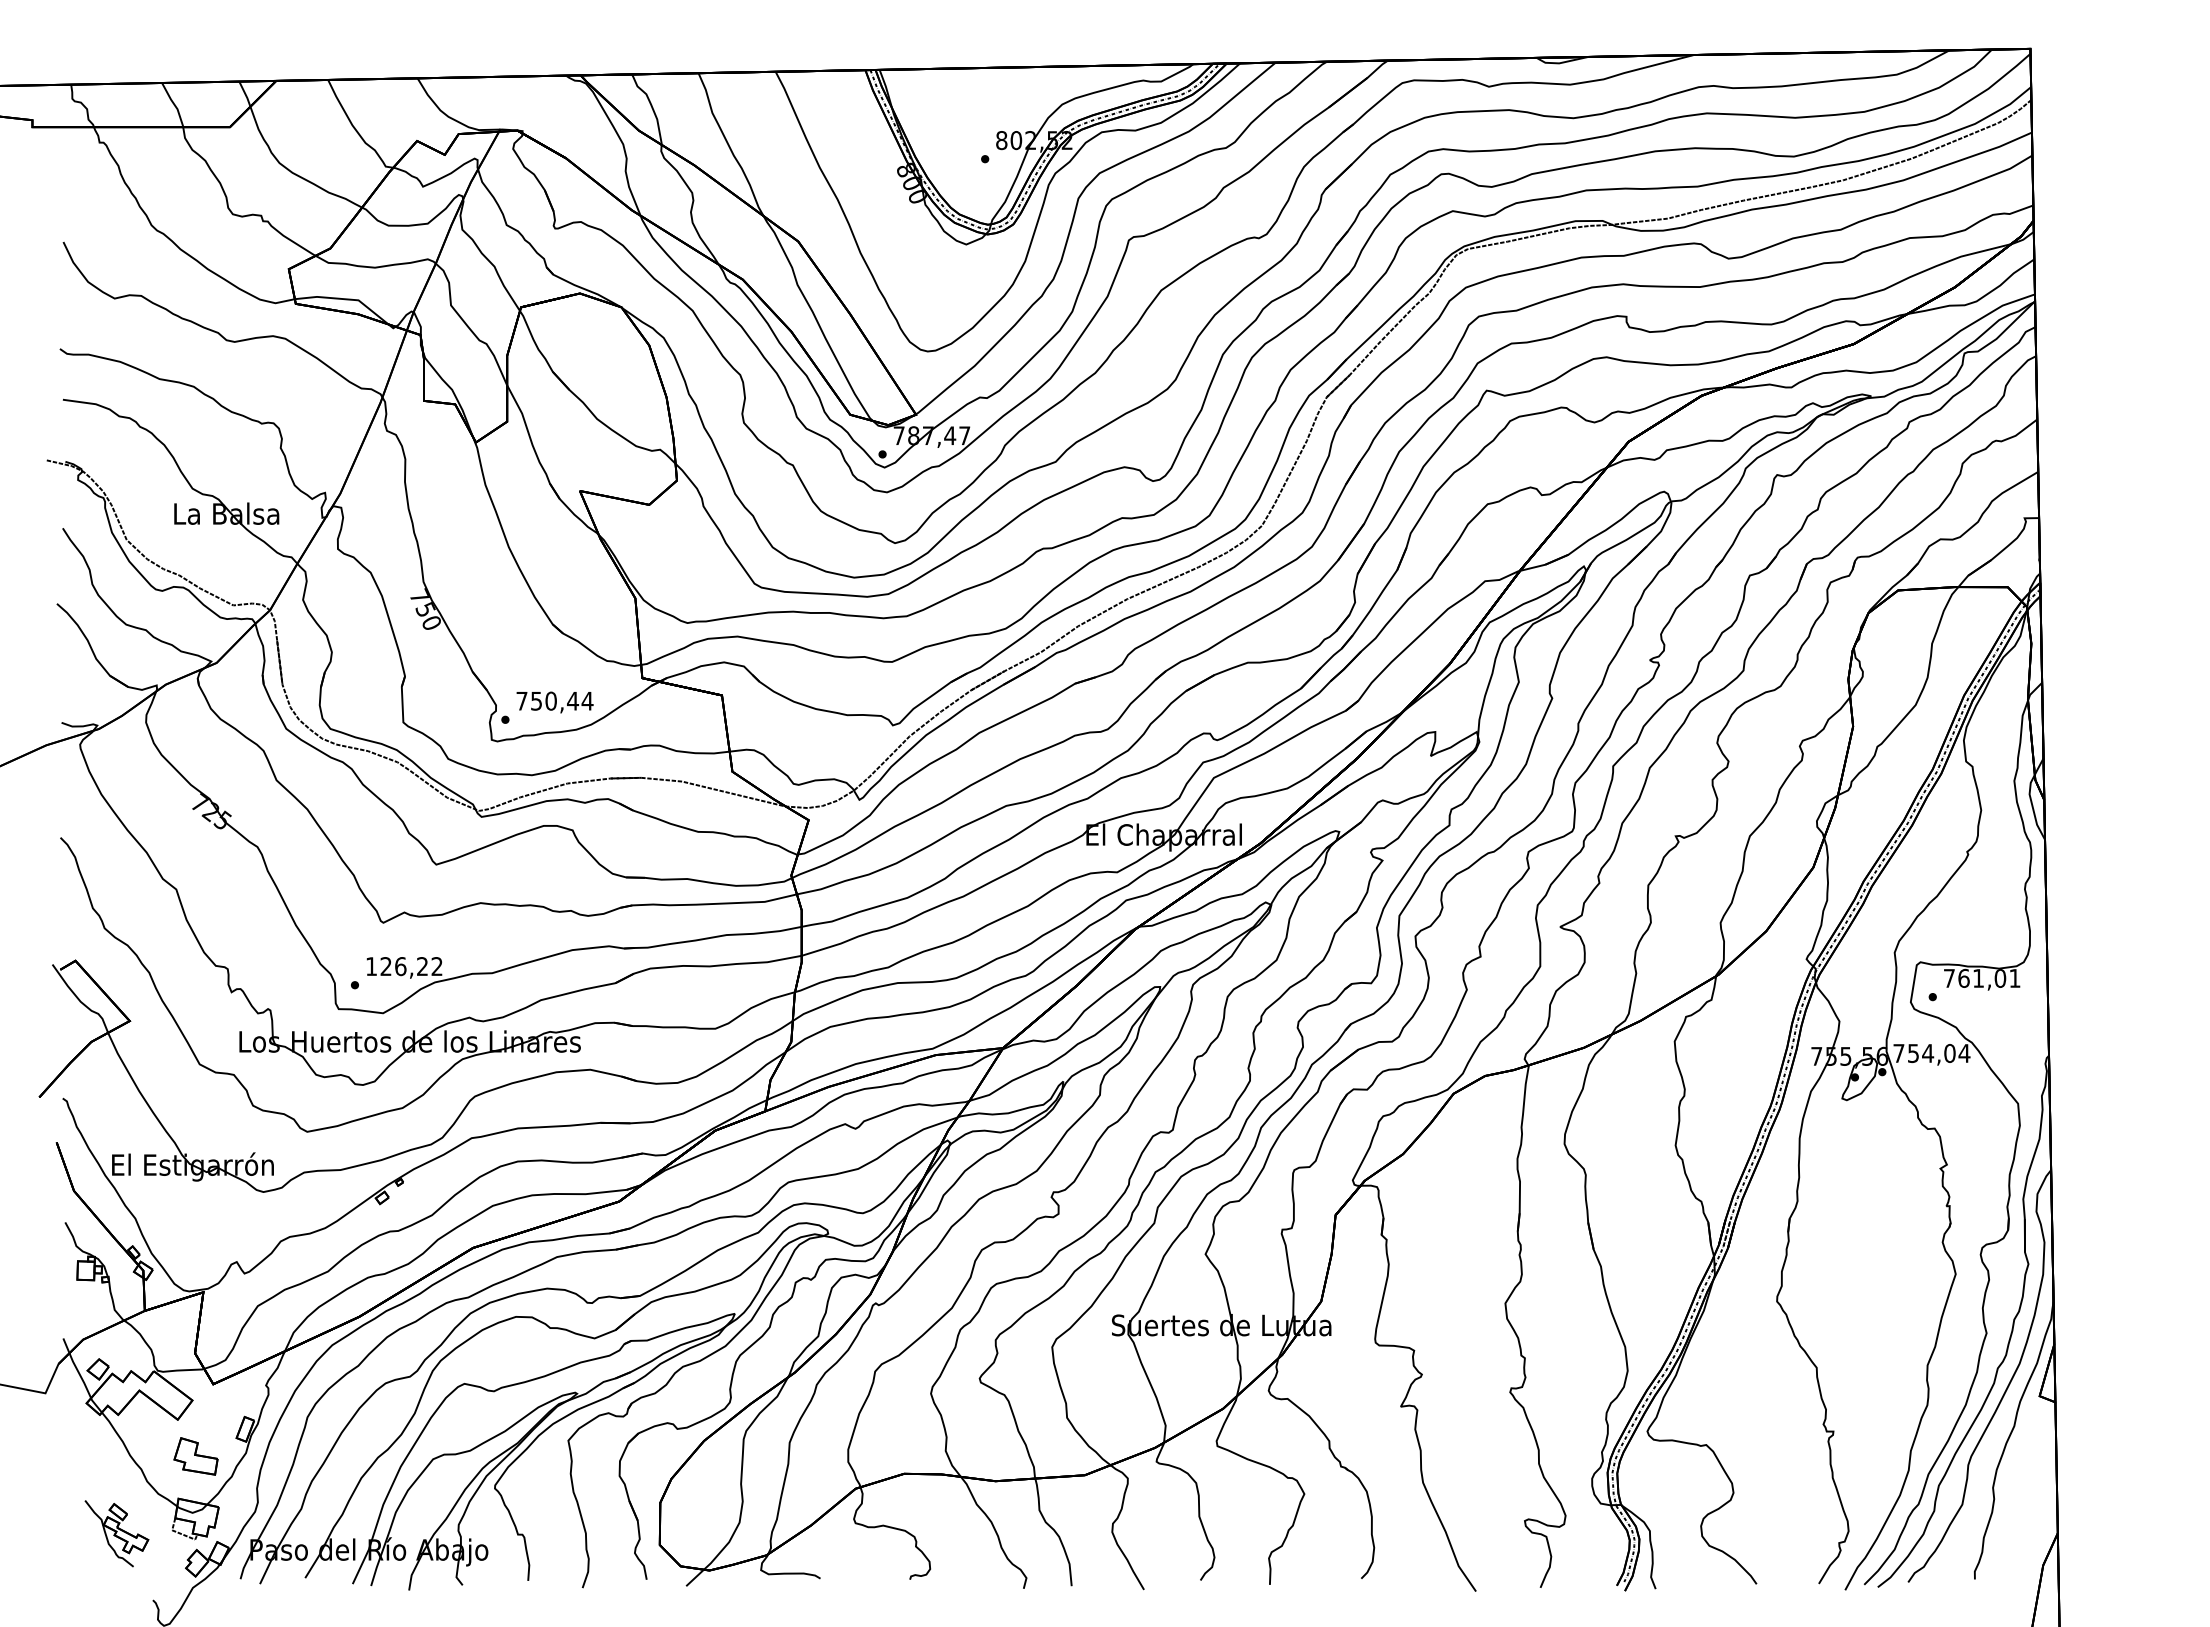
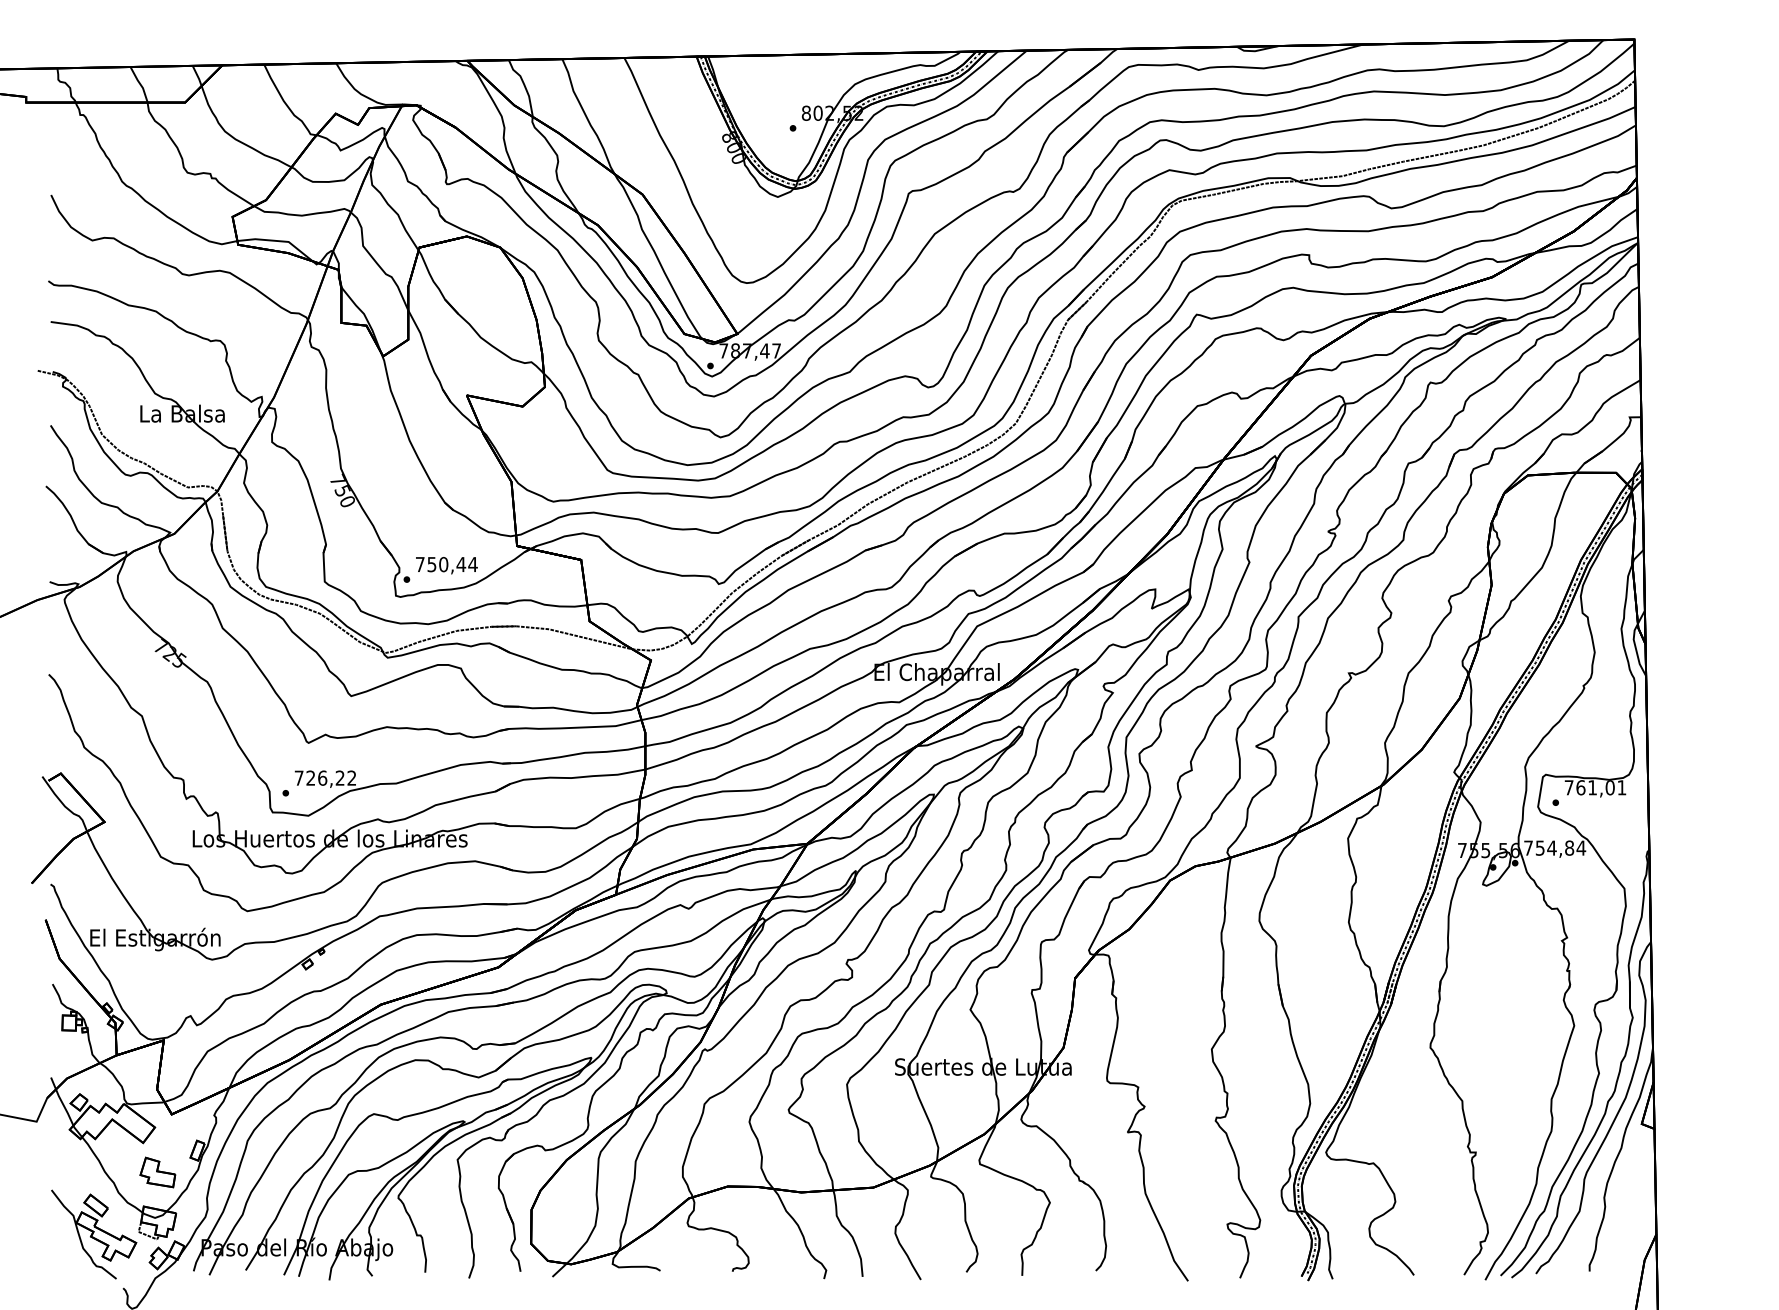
text: (371, 966) -> (299, 778), 126,22 -> 726,22
text: (1949, 1053) -> (1569, 848), 754,04 -> 754,84
part: (116, 1533) -> (93, 1234), size x1.67

